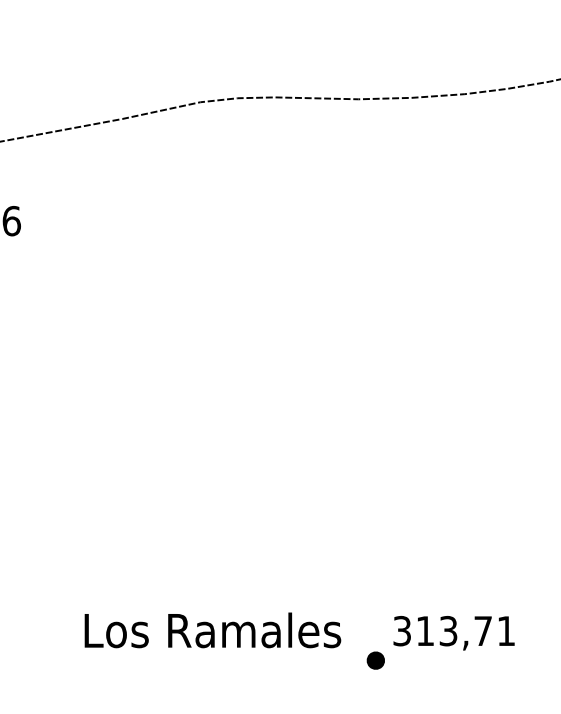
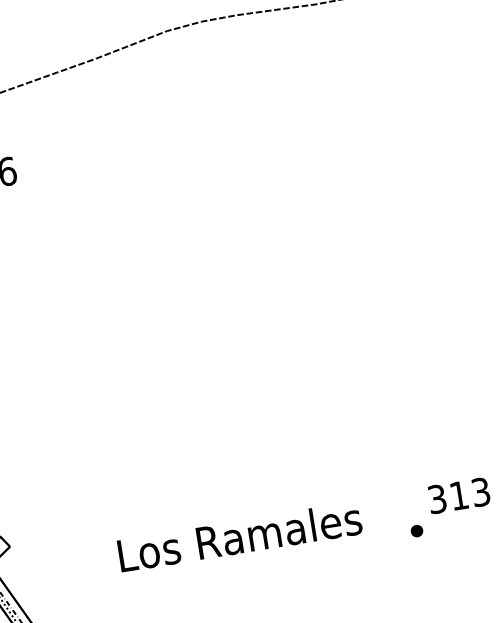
text: (212, 630) -> (239, 537), moved
part: (375, 660) -> (416, 530), size x0.71

